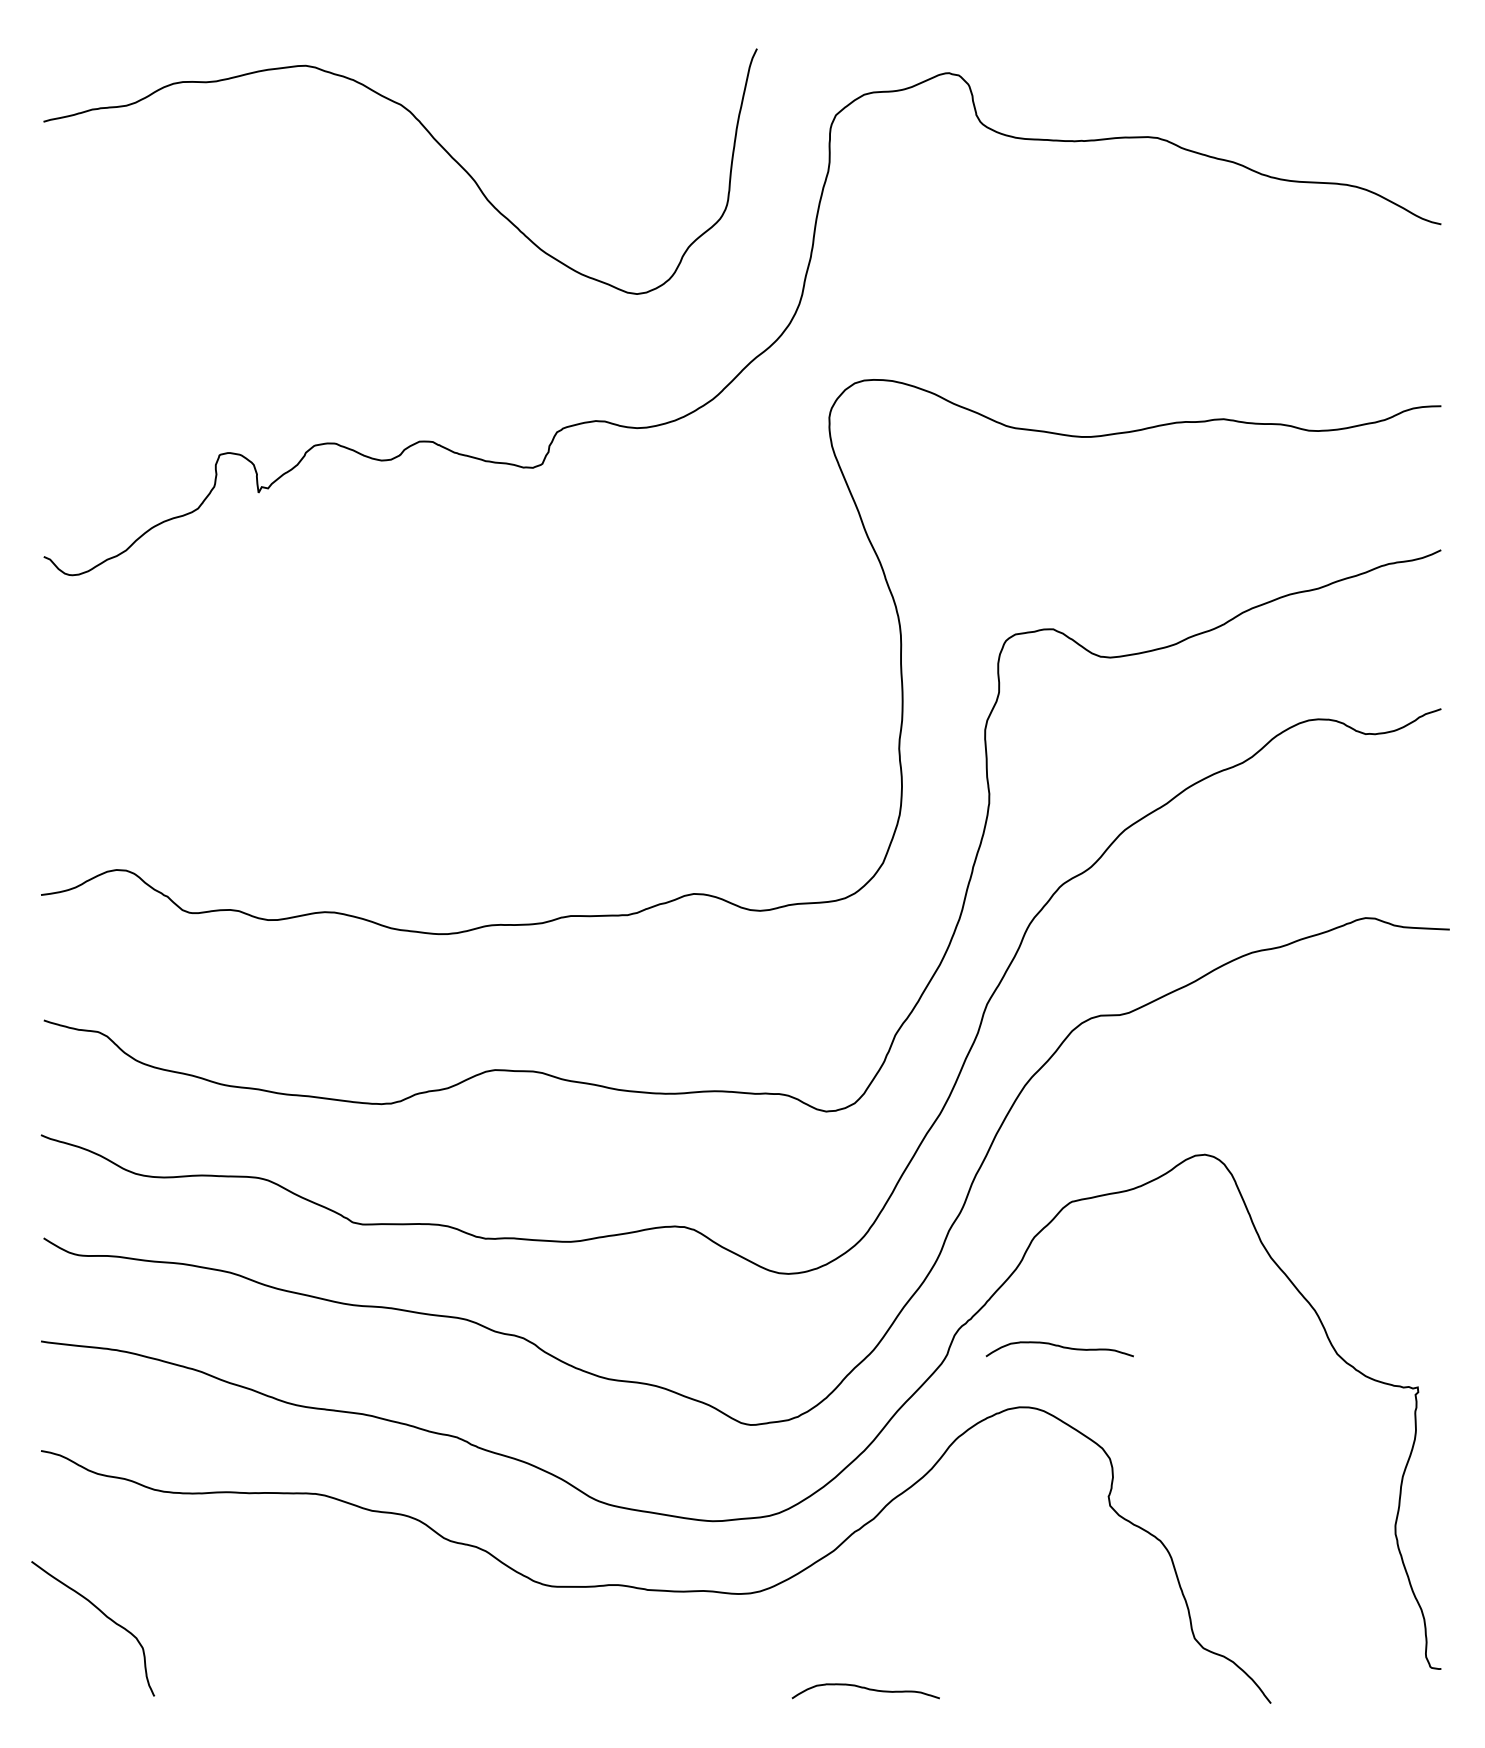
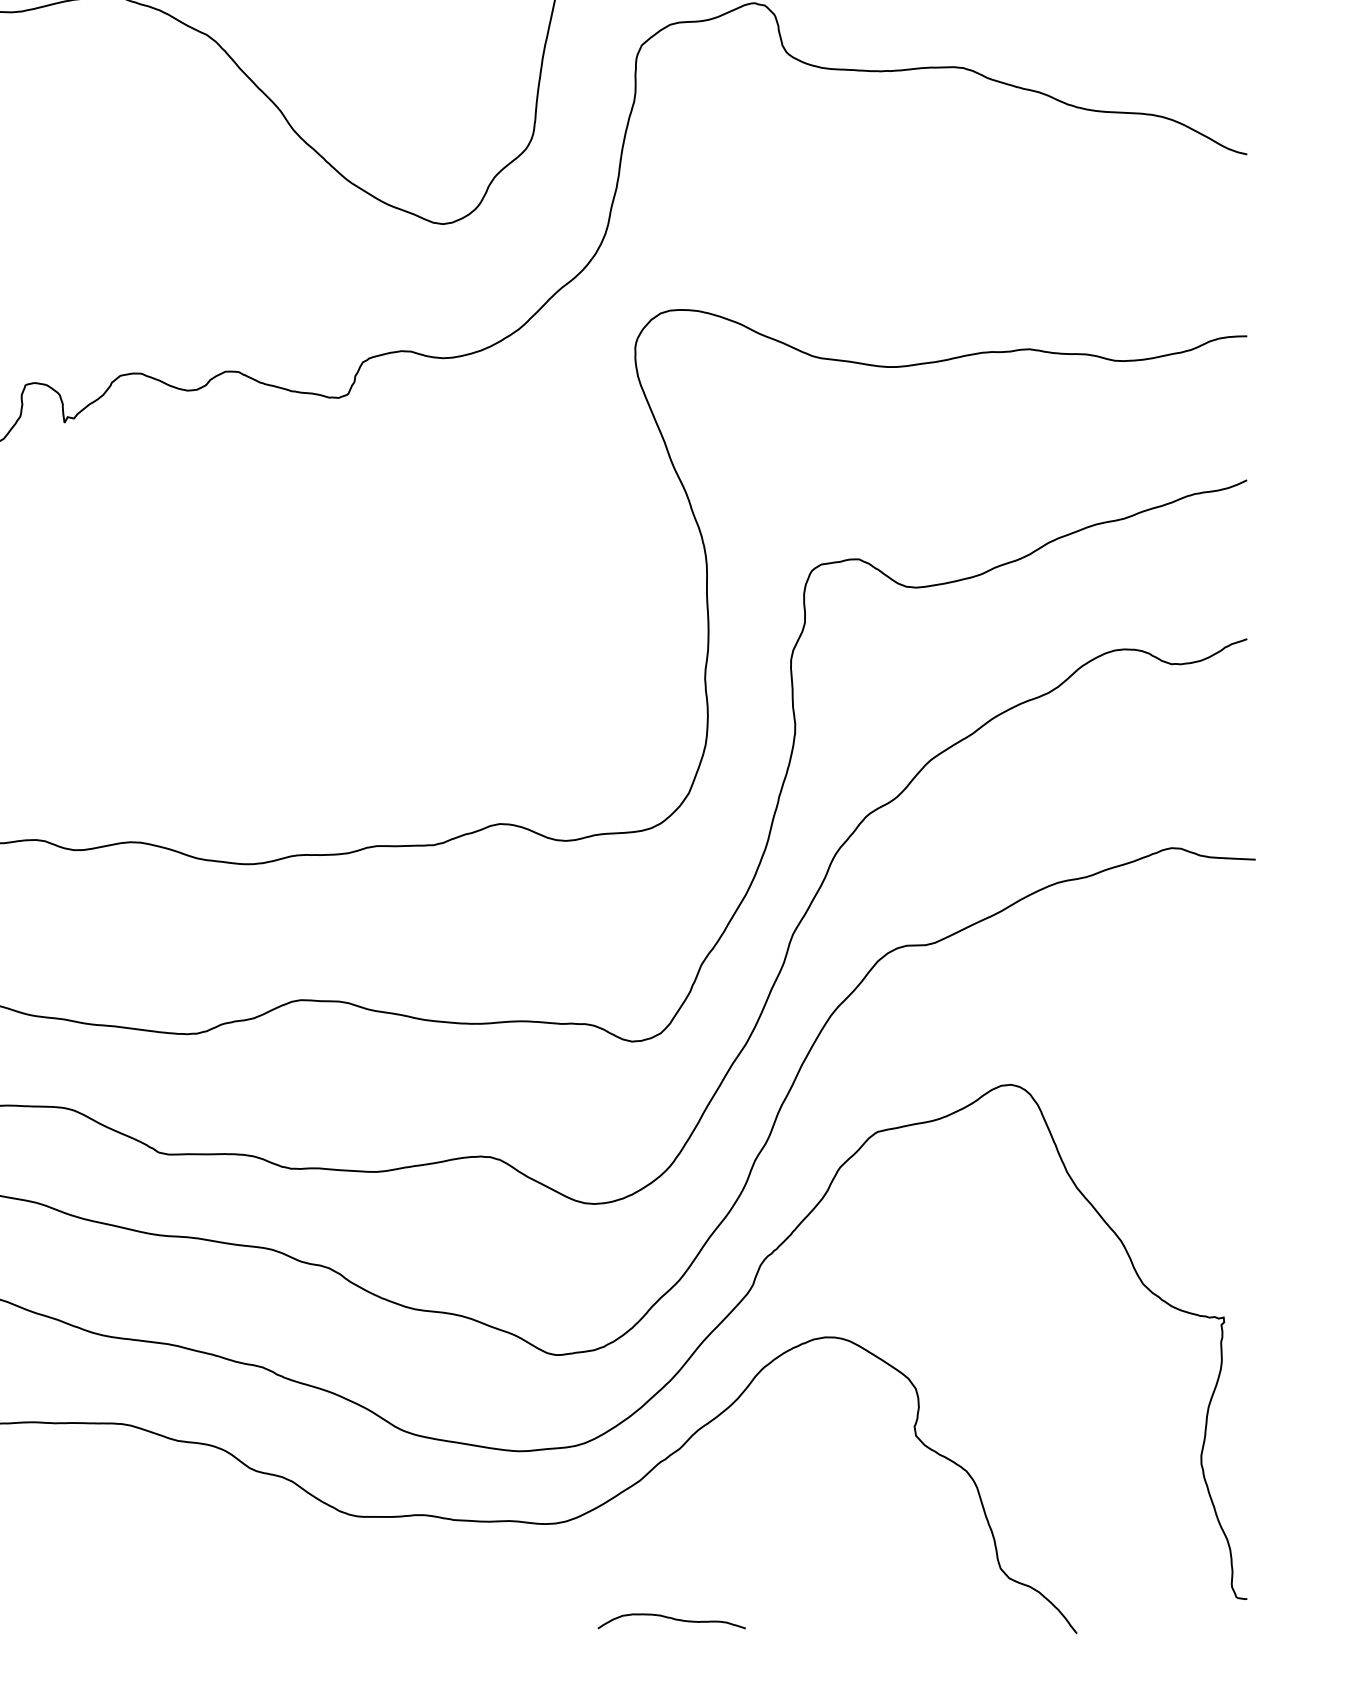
curve: (1059, 1347) -> (865, 1277), removed

